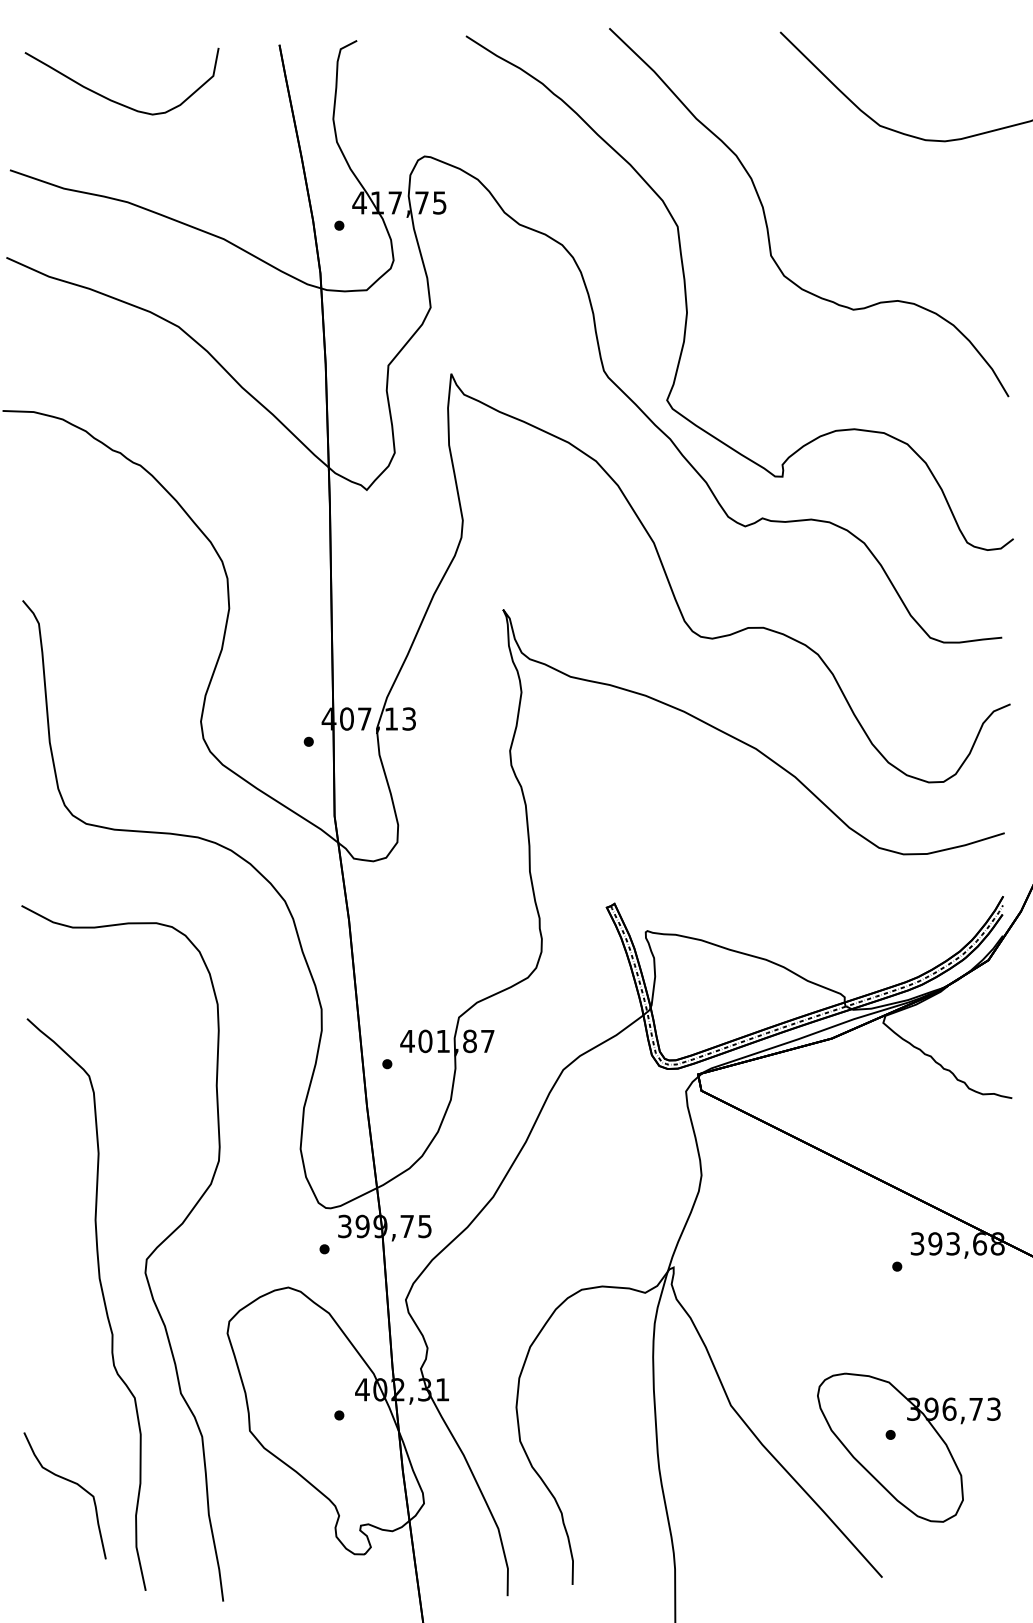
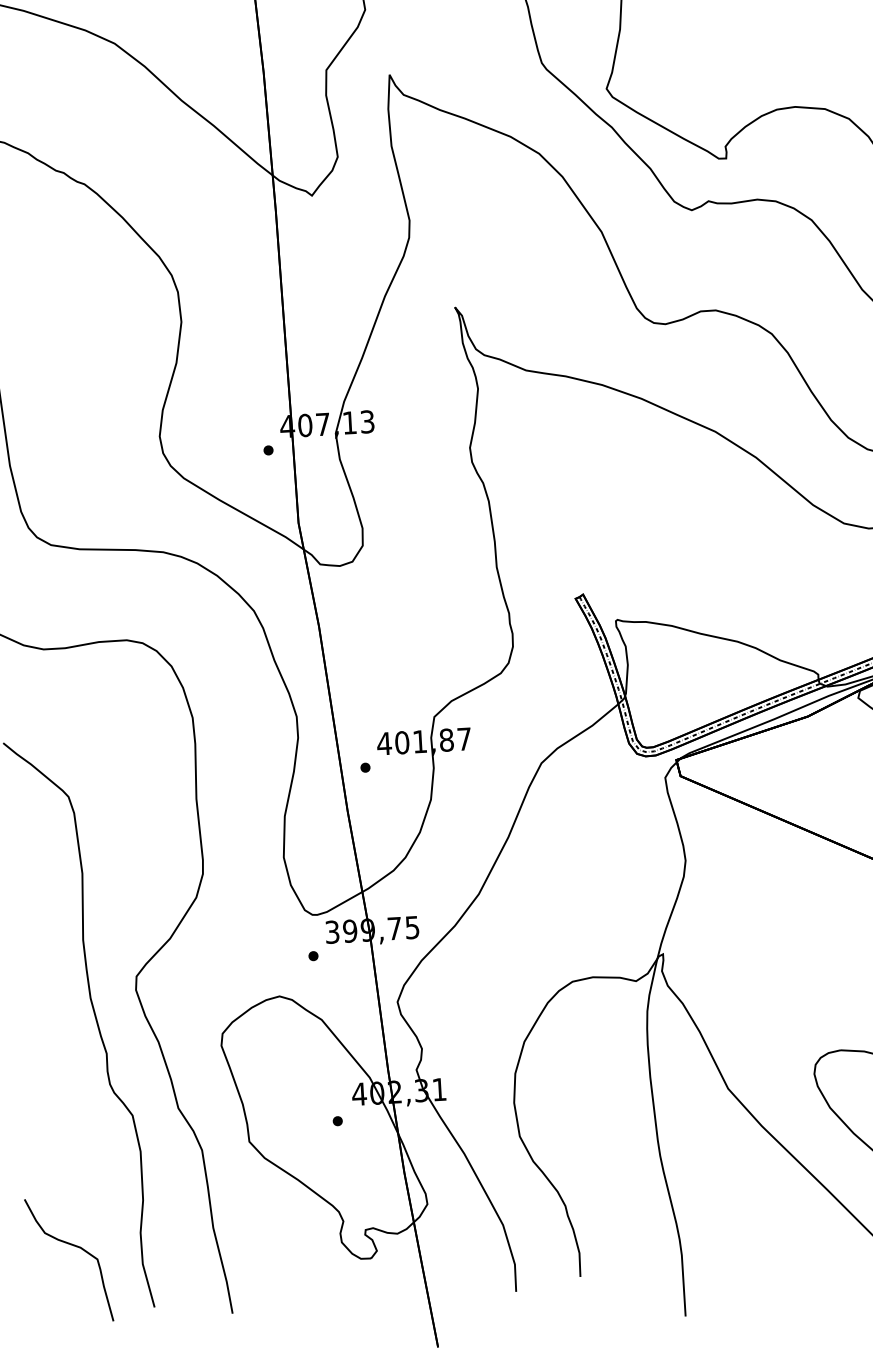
curve: (70, 1482) -> (73, 1246), moved

